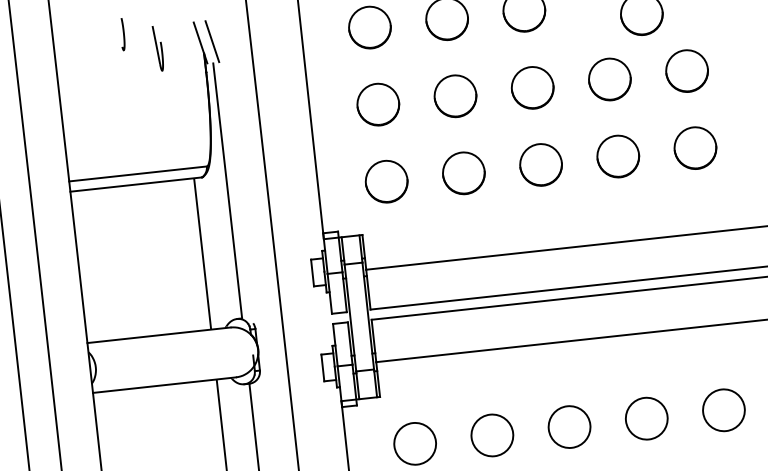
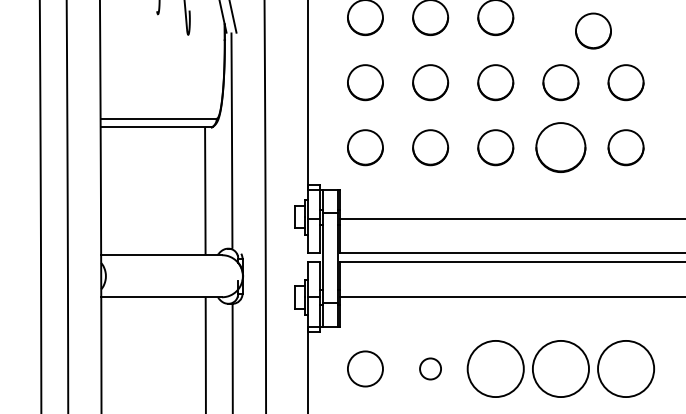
circle: (617, 156) -> (560, 147), size x1.4
circle: (723, 409) -> (625, 368), size x1.6
circle: (646, 418) -> (560, 368), size x1.6
circle: (569, 426) -> (495, 368), size x1.6
circle: (492, 434) -> (430, 368), size x0.6

